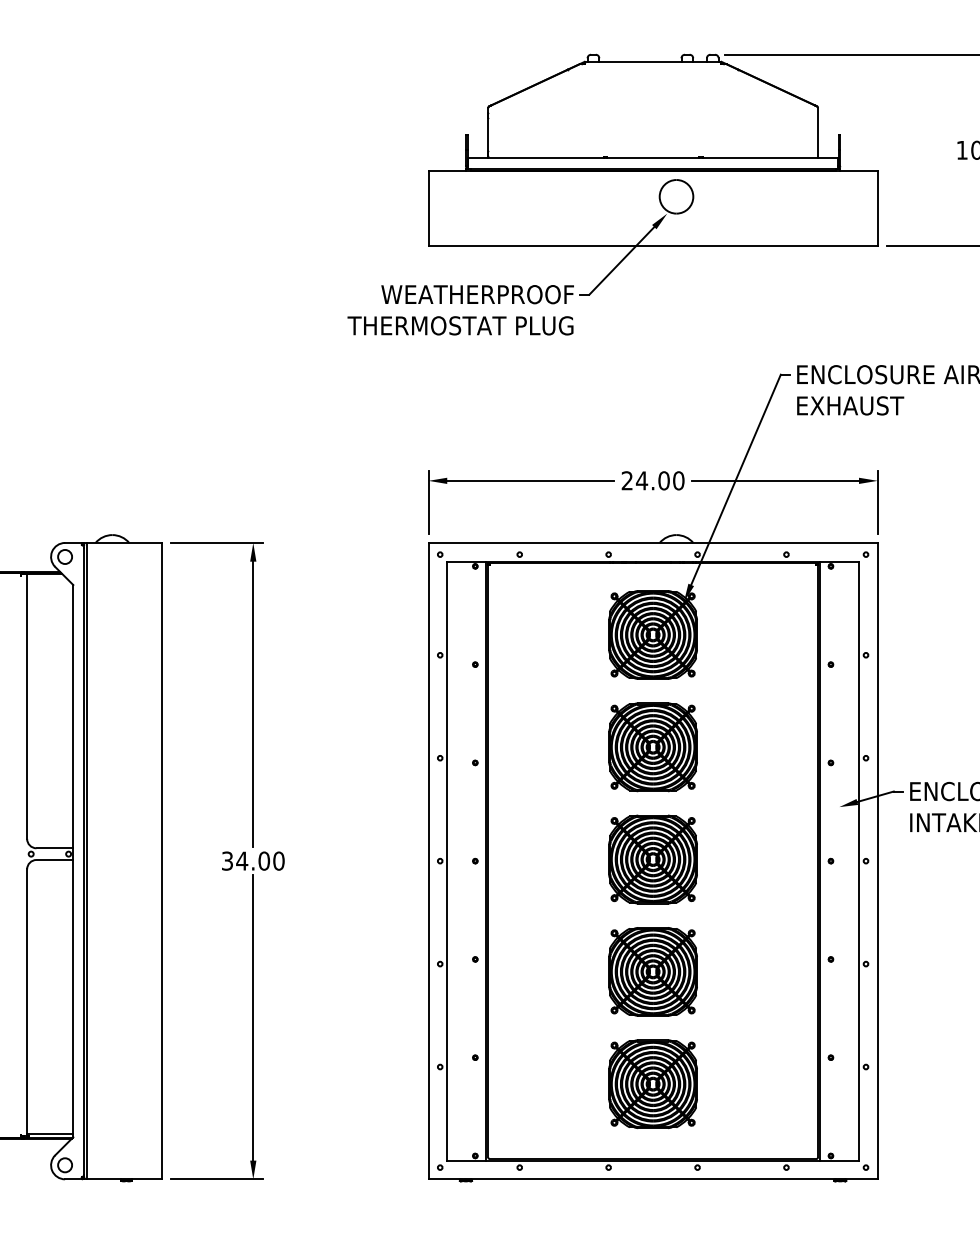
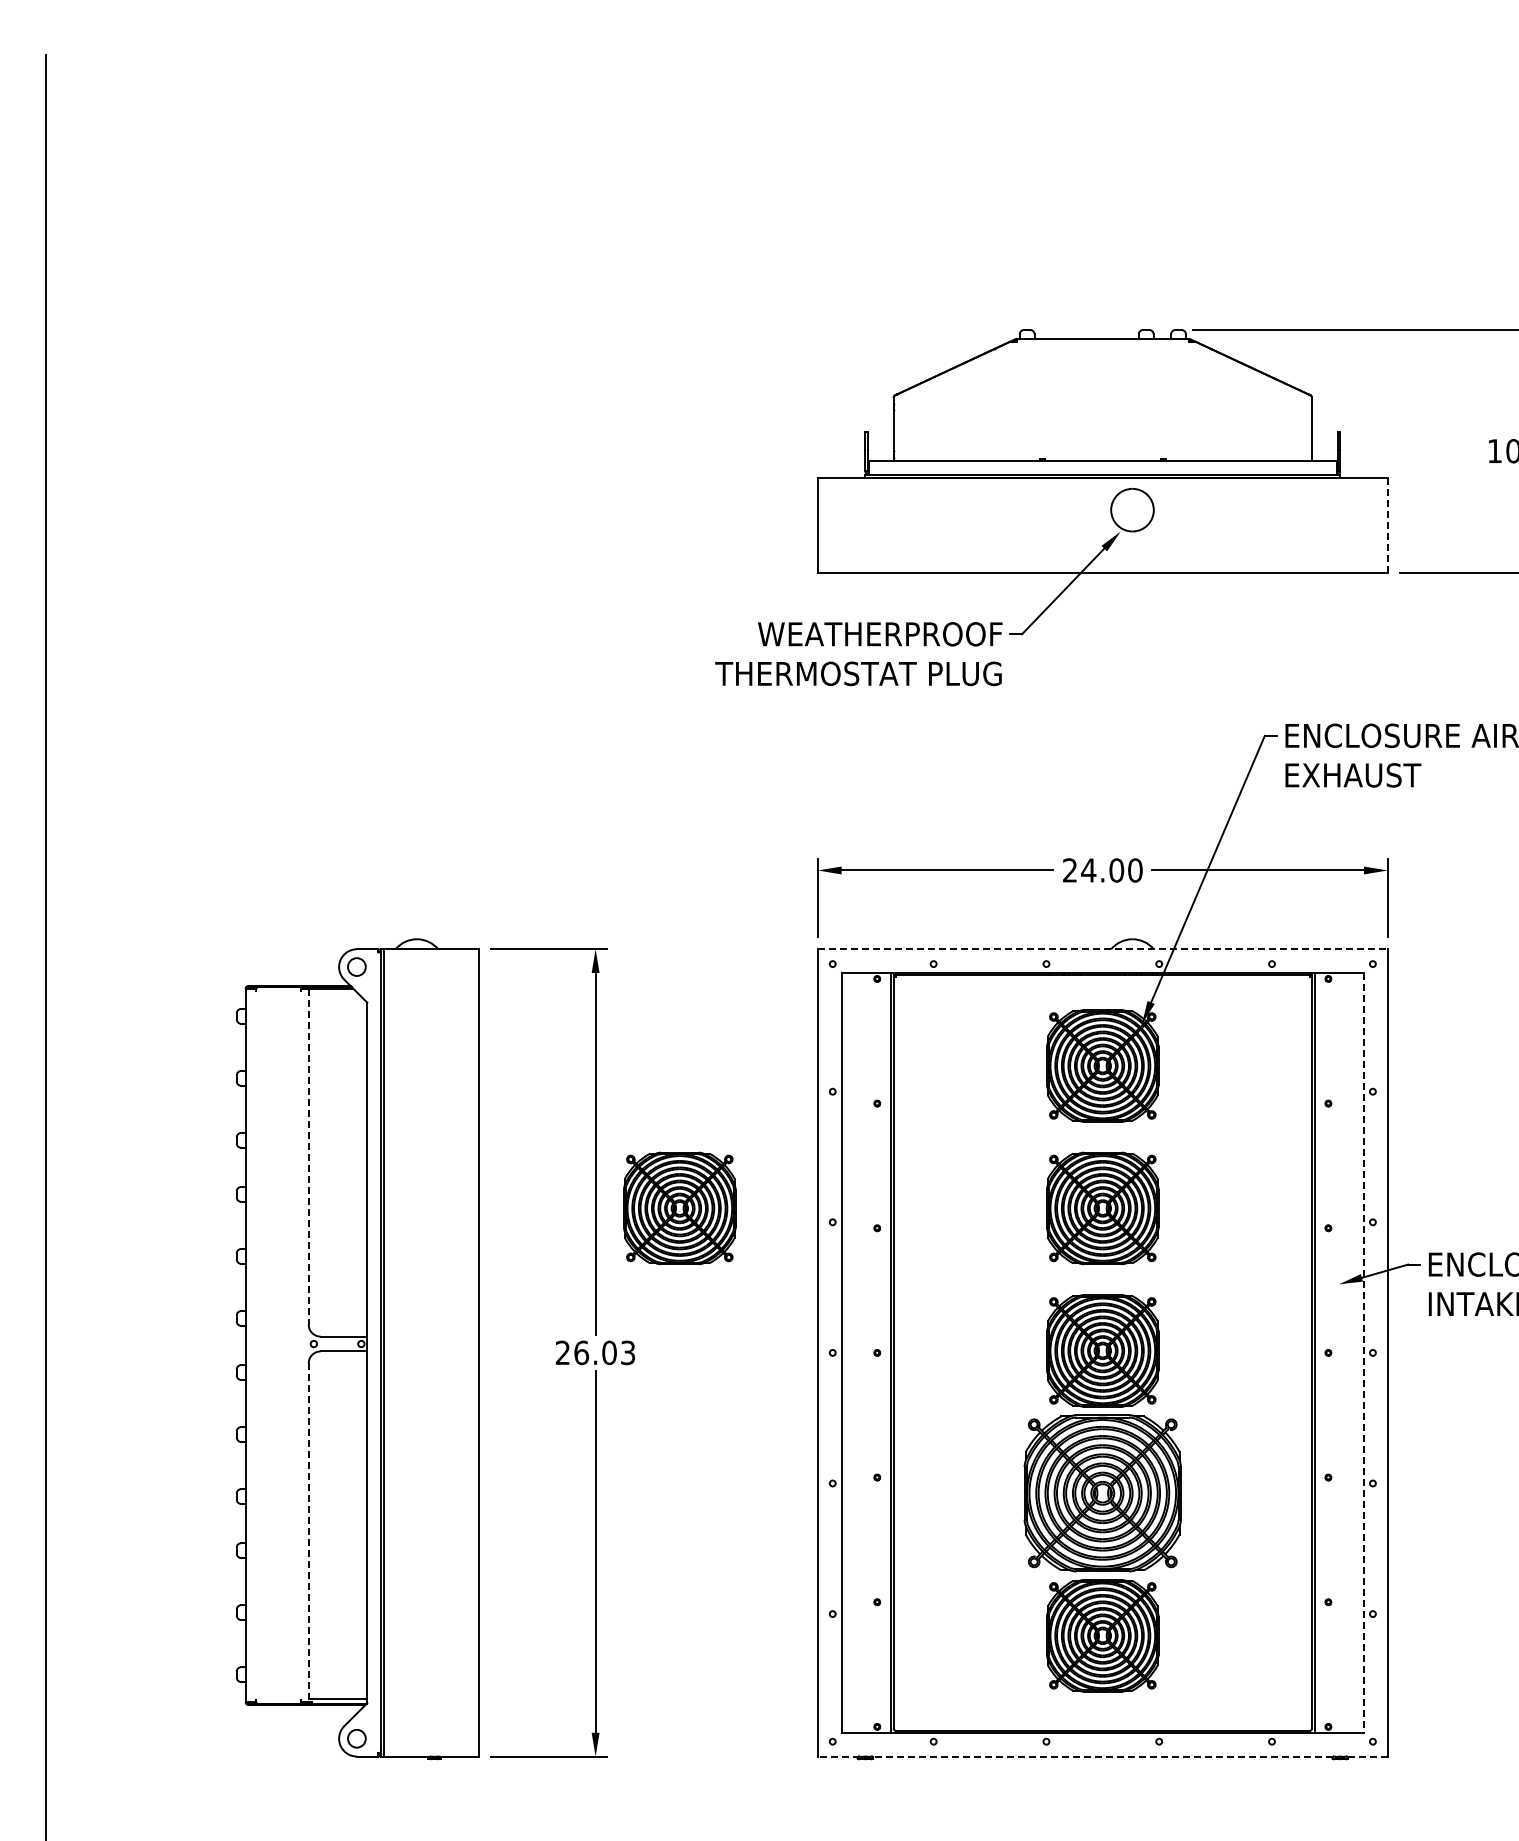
line: (877, 208) -> (1387, 525), solid -> dashed
line: (652, 543) -> (1102, 949), solid -> dashed
line: (26, 706) -> (308, 1156), solid -> dashed
part: (319, 747) -> (679, 1208), added
text: (253, 860) -> (595, 1352), 34.00 -> 26.03
line: (859, 860) -> (1364, 1352), solid -> dashed
part: (652, 971) -> (1102, 1493), size x1.4
line: (26, 1003) -> (308, 1533), solid -> dashed
line: (652, 1179) -> (1102, 1756), solid -> dashed

